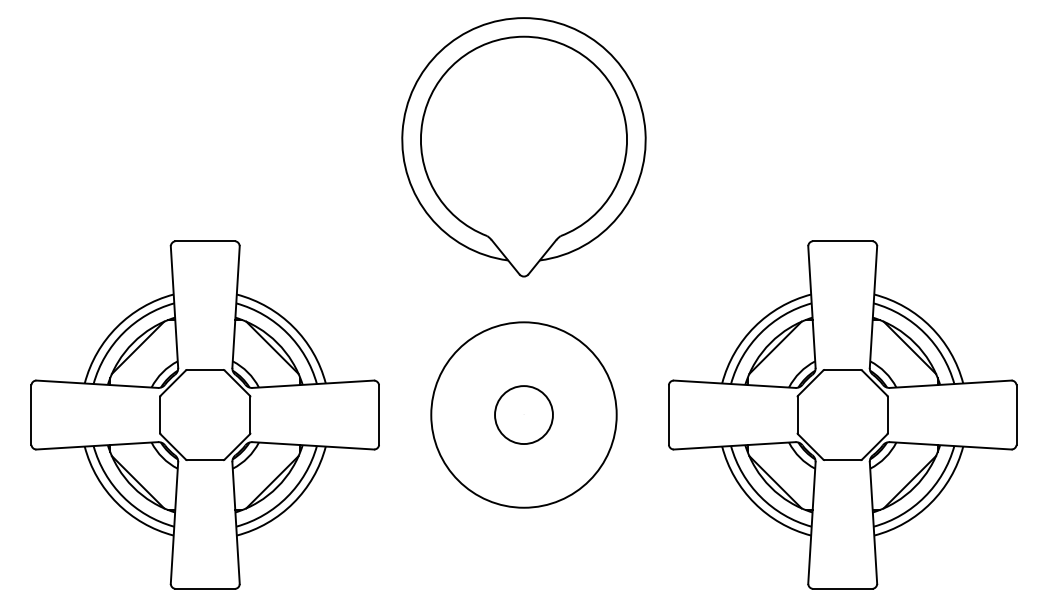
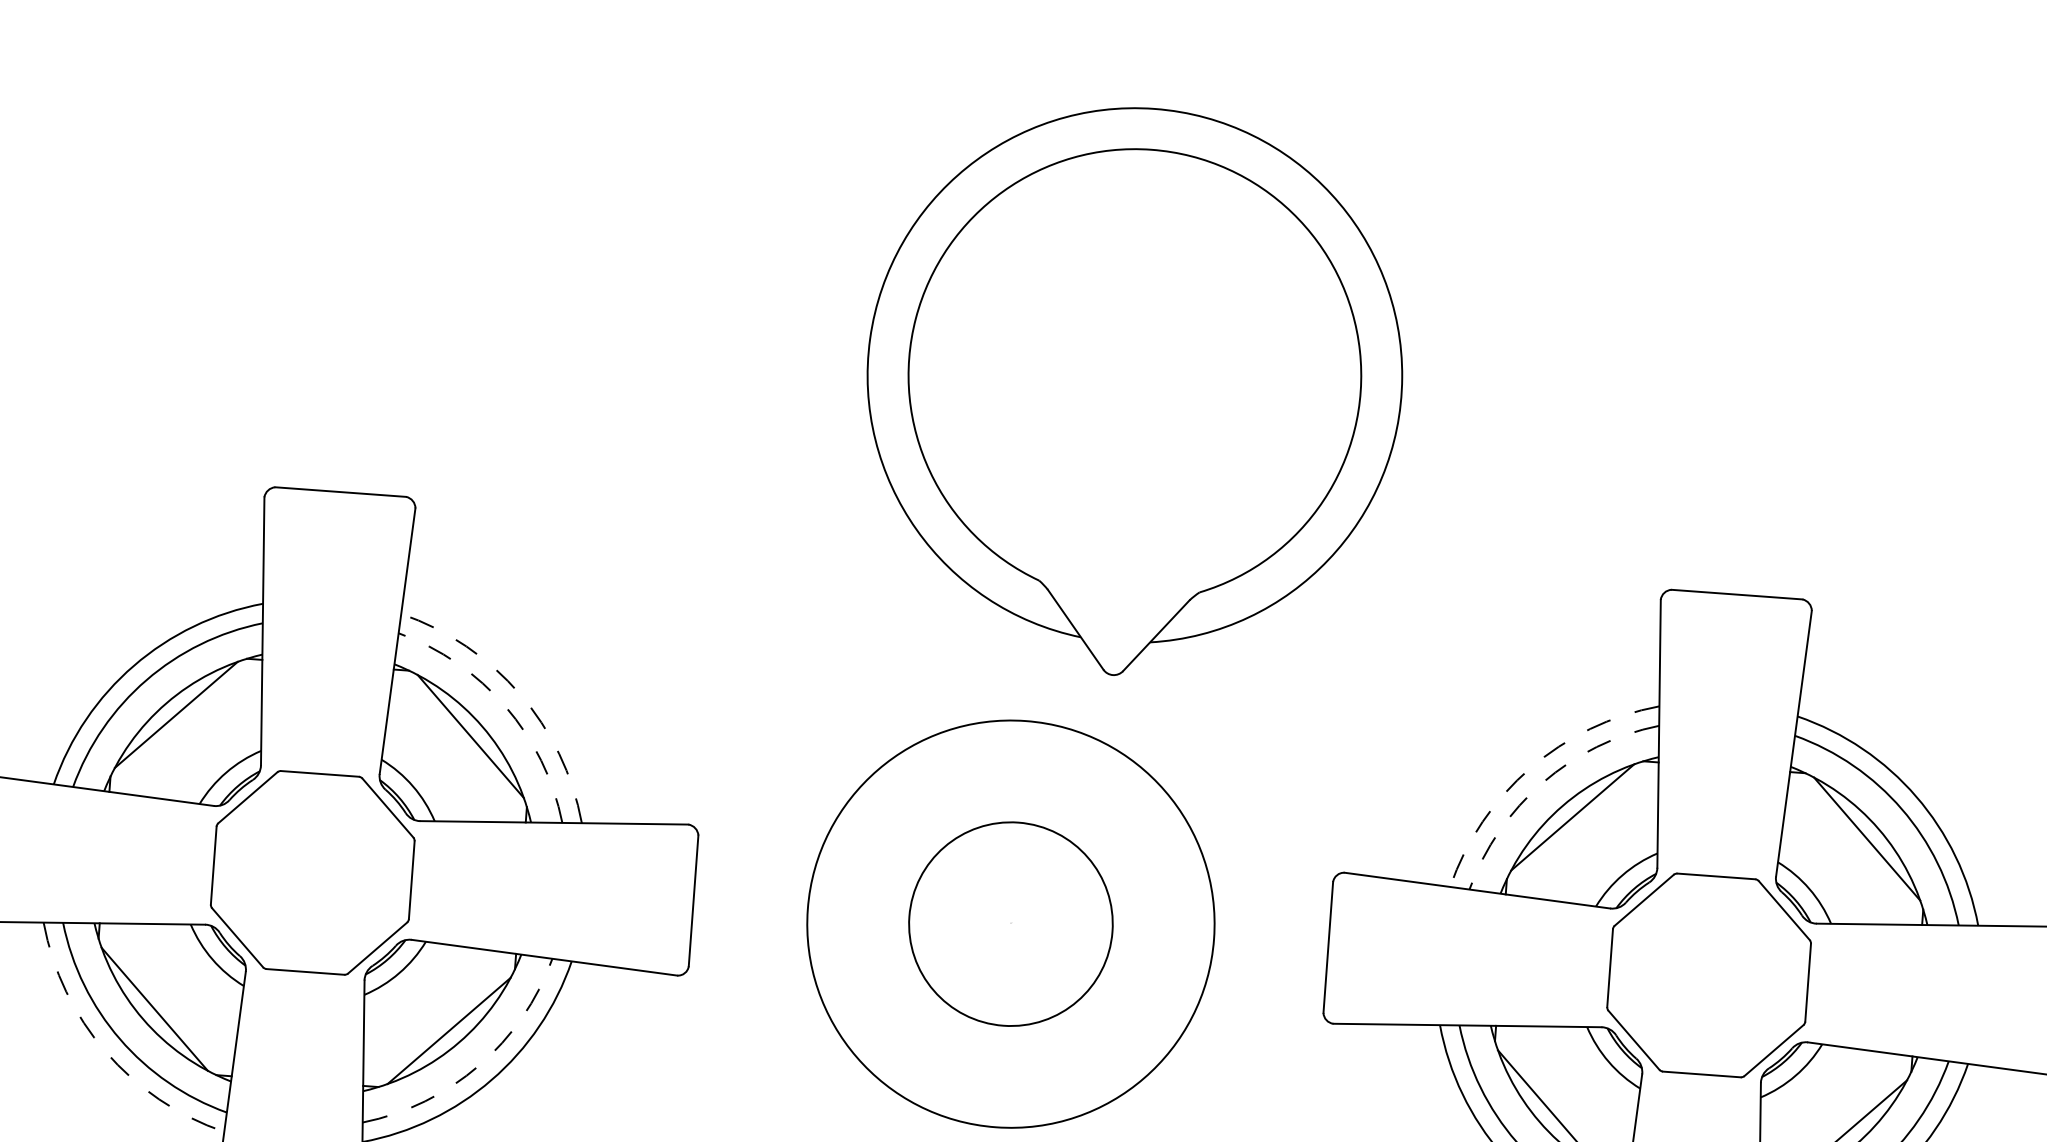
part: (523, 147) -> (1132, 392), moved
arc: (293, 326) -> (520, 693), solid -> dashed
arc: (754, 326) -> (1530, 767), solid -> dashed
arc: (287, 333) -> (505, 707), solid -> dashed
arc: (760, 333) -> (1542, 783), solid -> dashed
circle: (523, 415) -> (1009, 925), size x1.6
arc: (287, 497) -> (479, 1066), solid -> dashed
arc: (117, 503) -> (106, 1052), solid -> dashed

